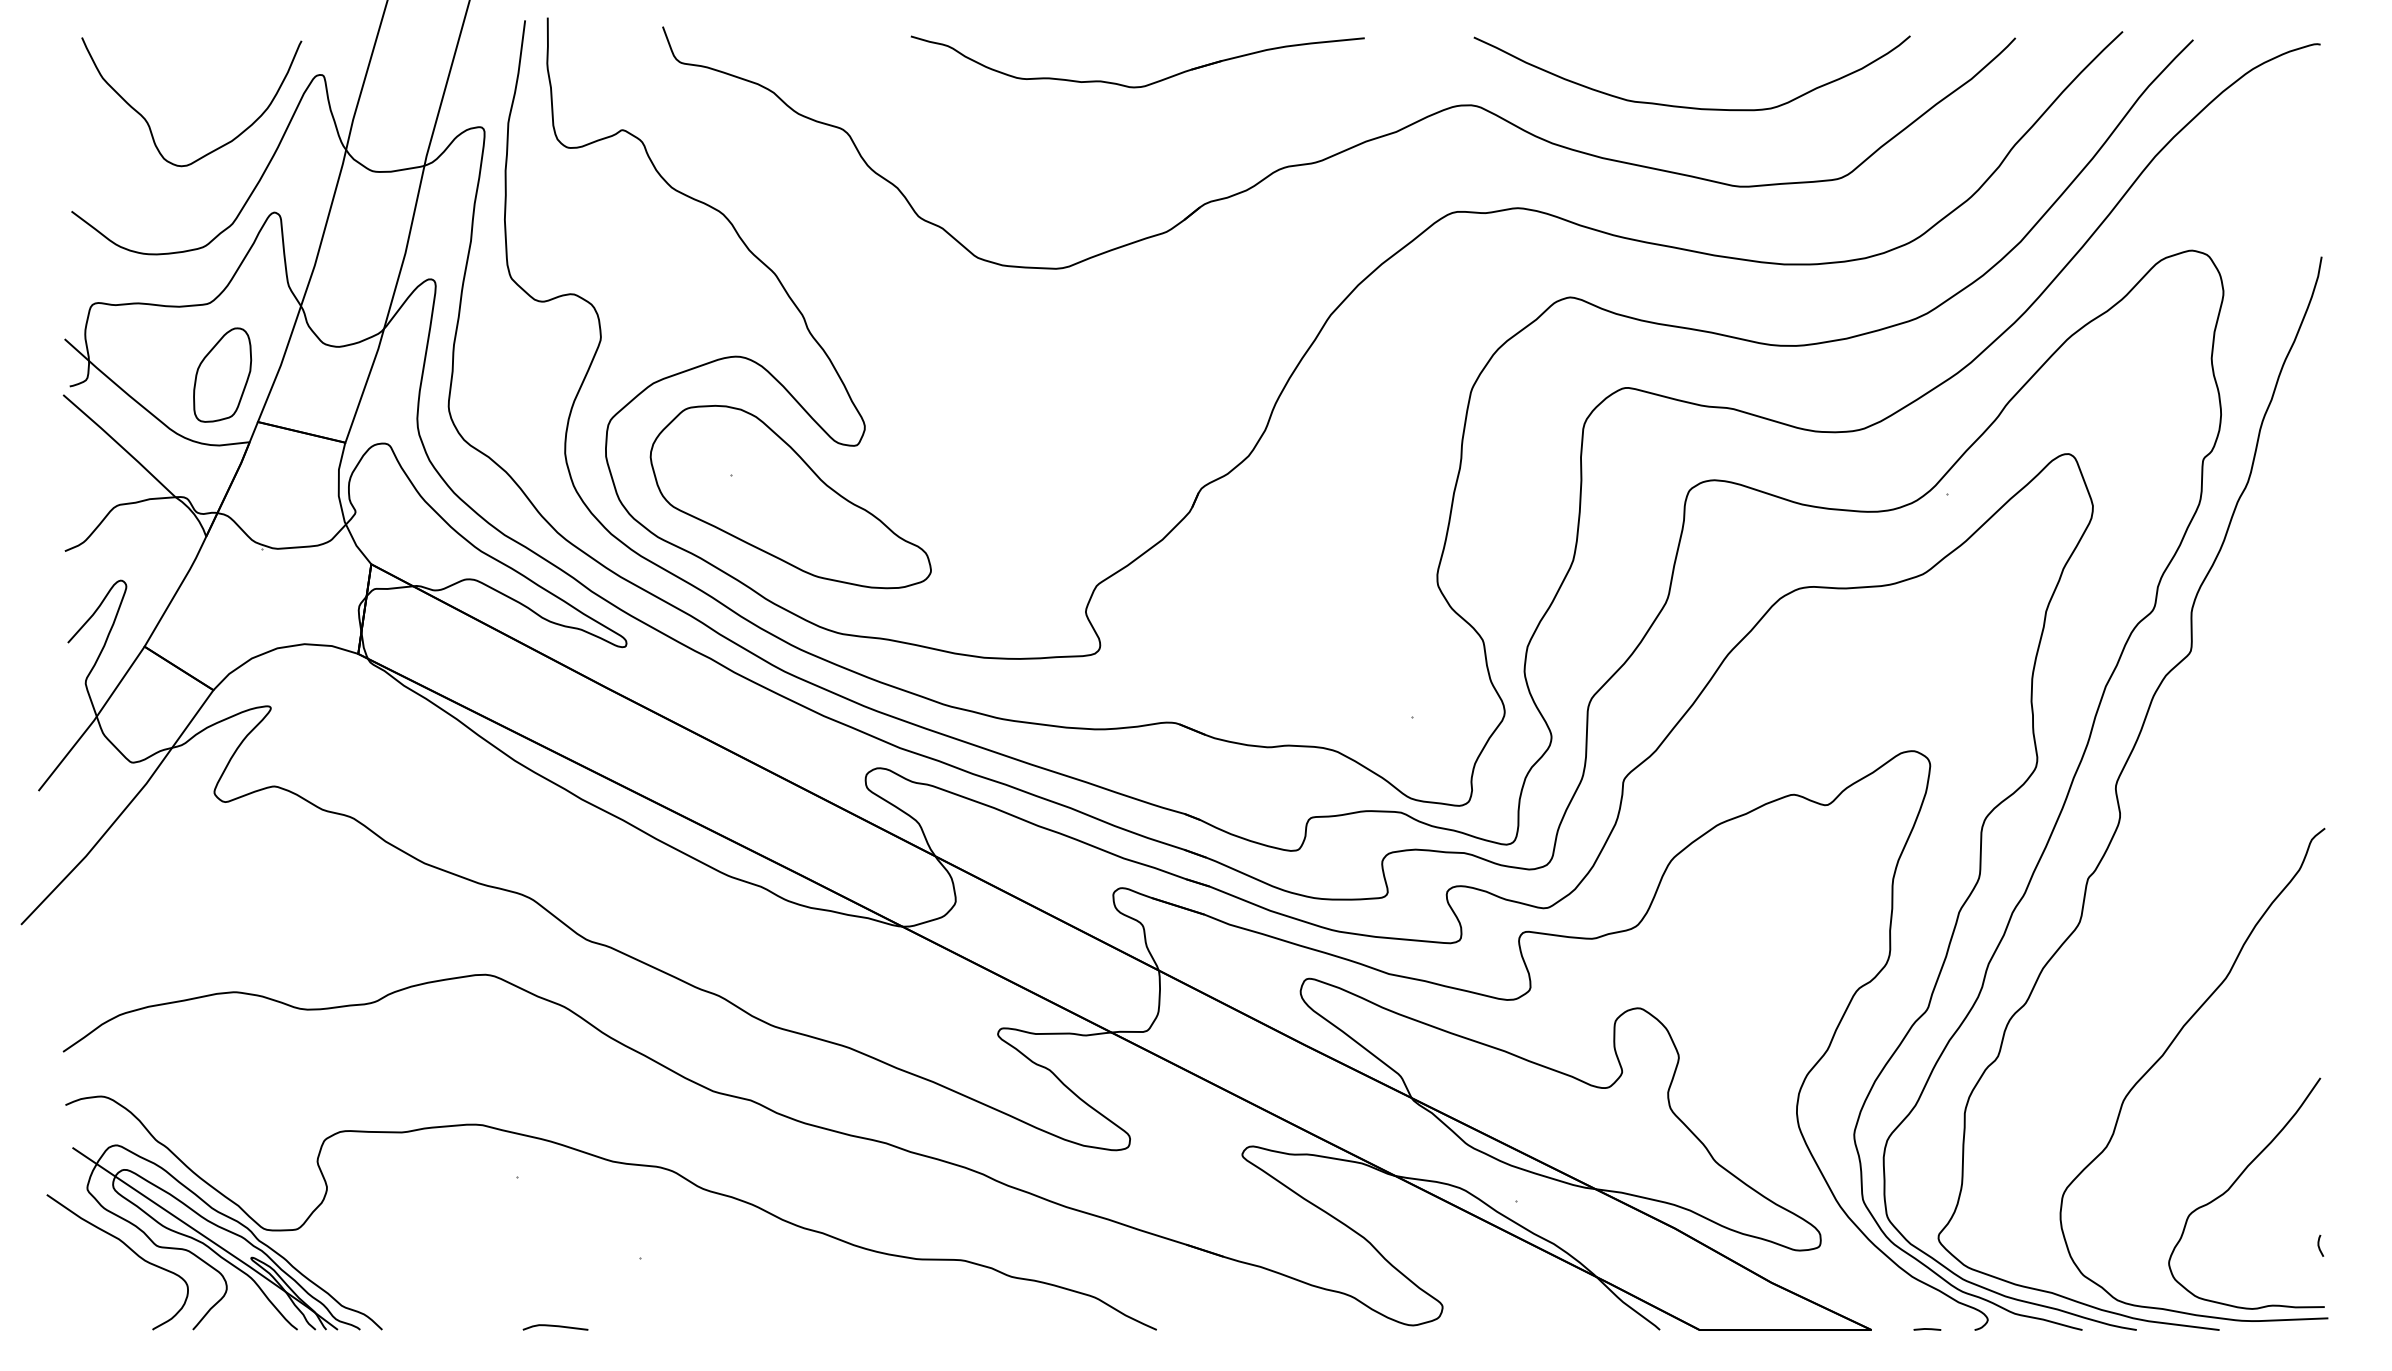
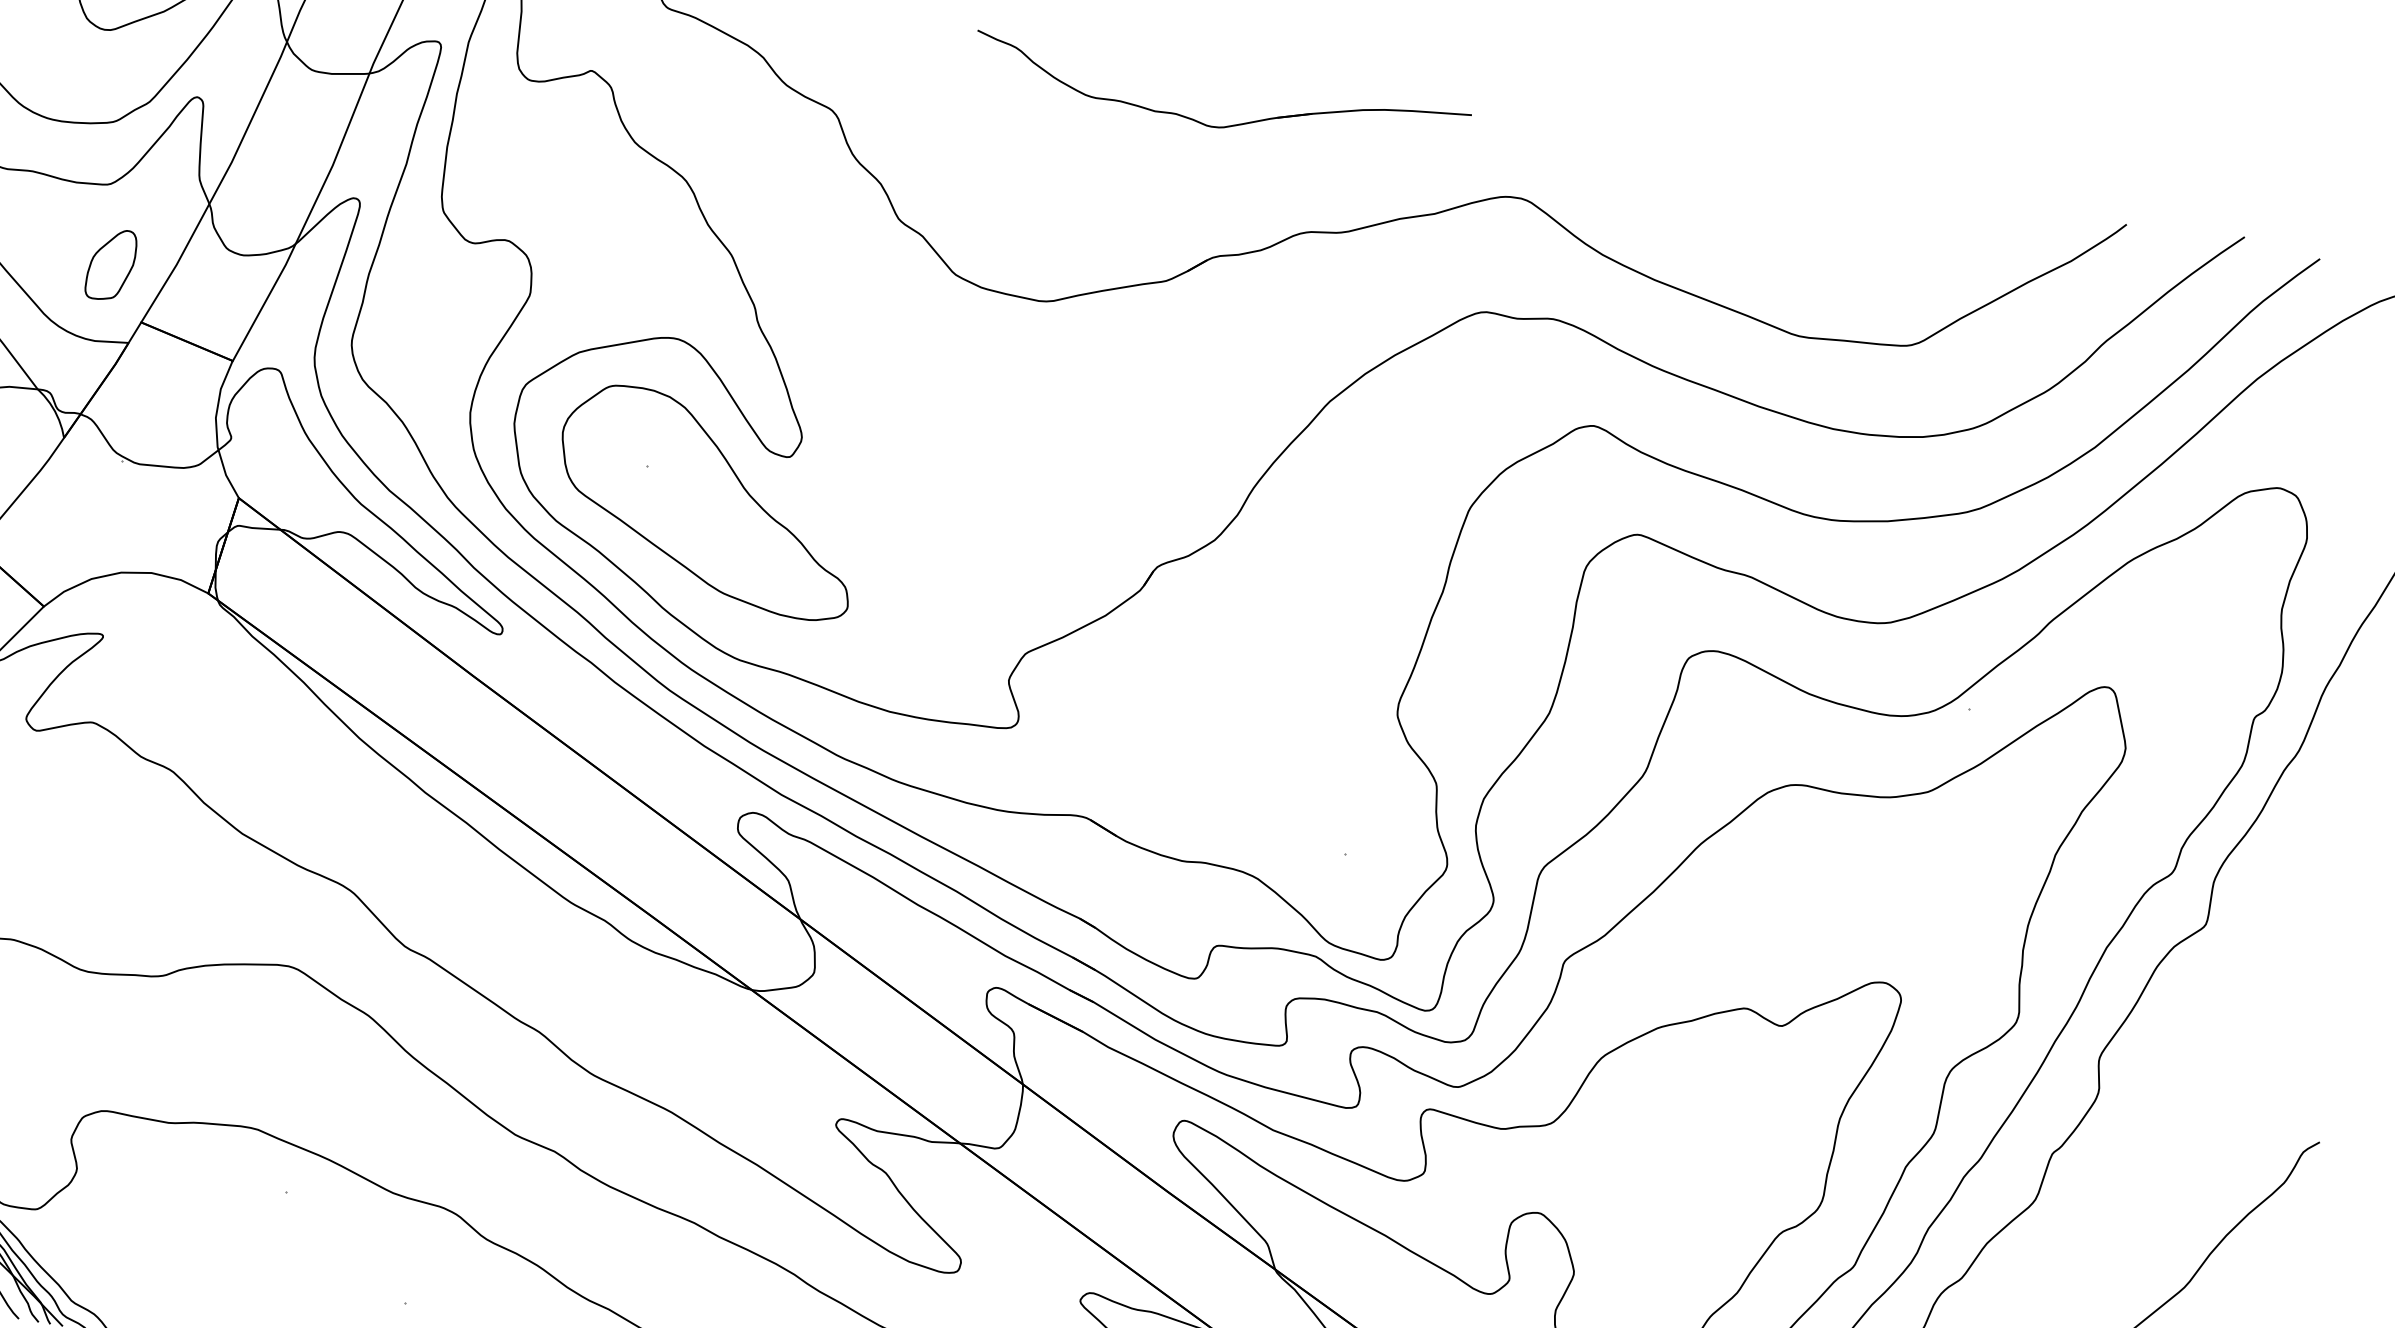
part: (1142, 85) -> (1221, 126), moved
curve: (1688, 106) -> (1757, 239), removed
part: (222, 374) -> (111, 264), size x0.7

